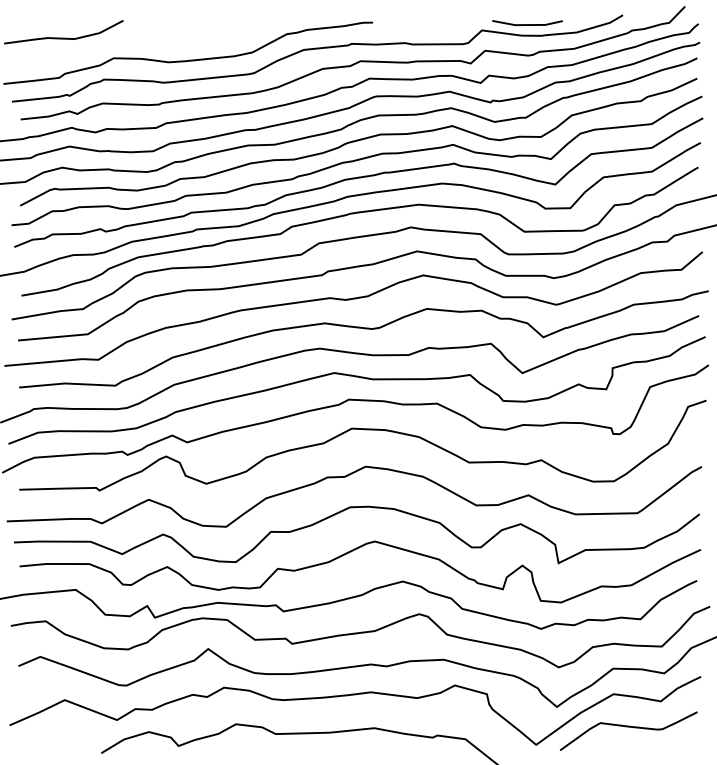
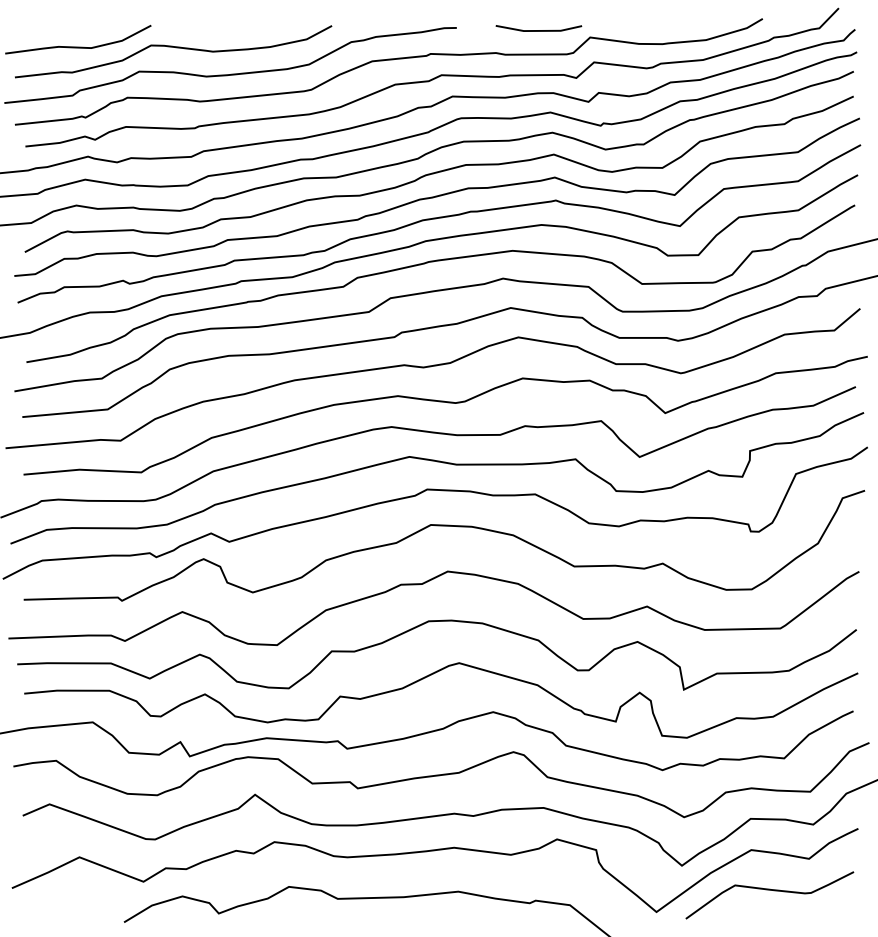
line: (527, 24) -> (538, 30), moved
curve: (141, 38) -> (173, 47), added

